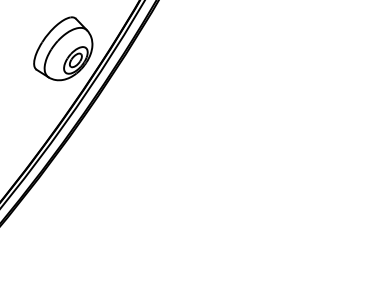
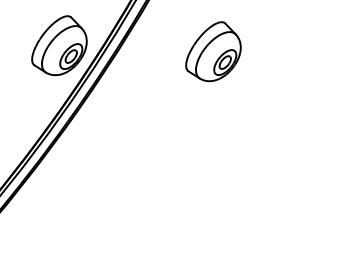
part: (227, 54) -> (213, 51), added

